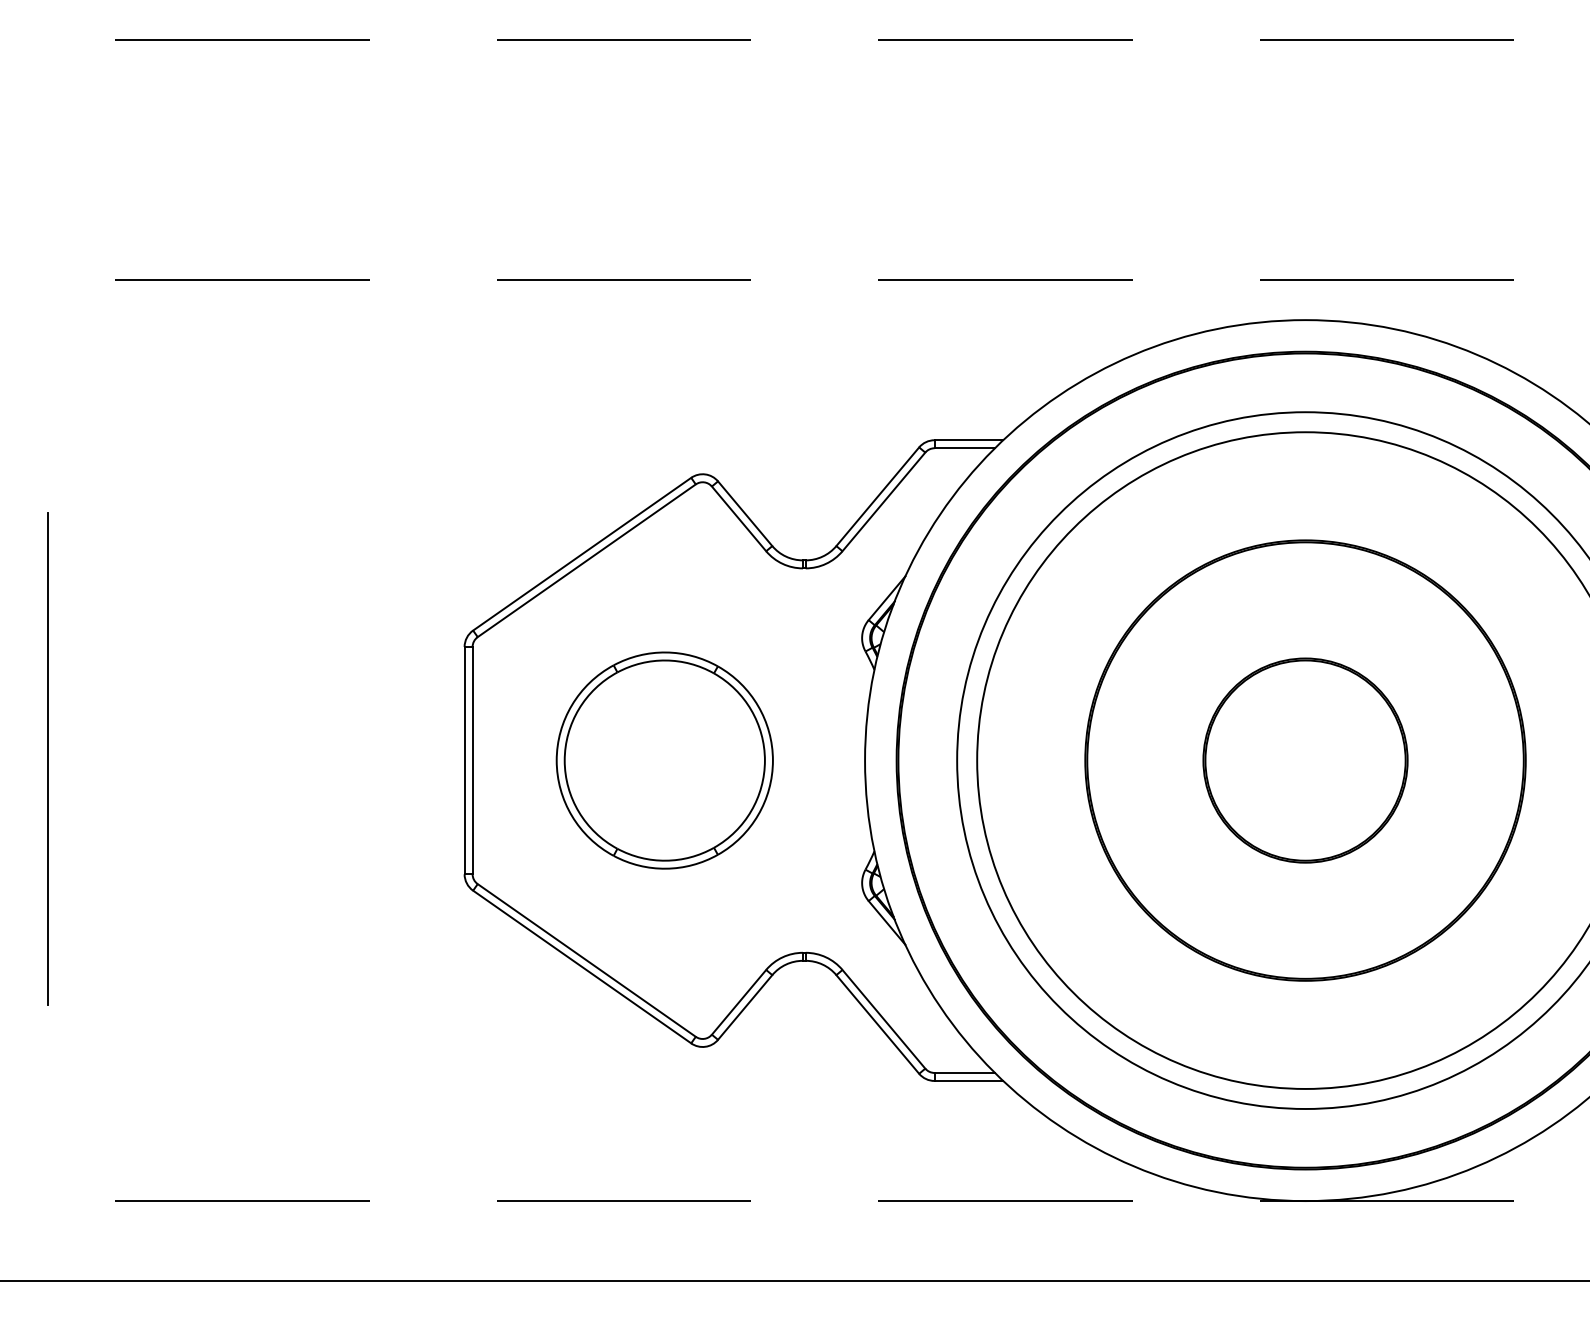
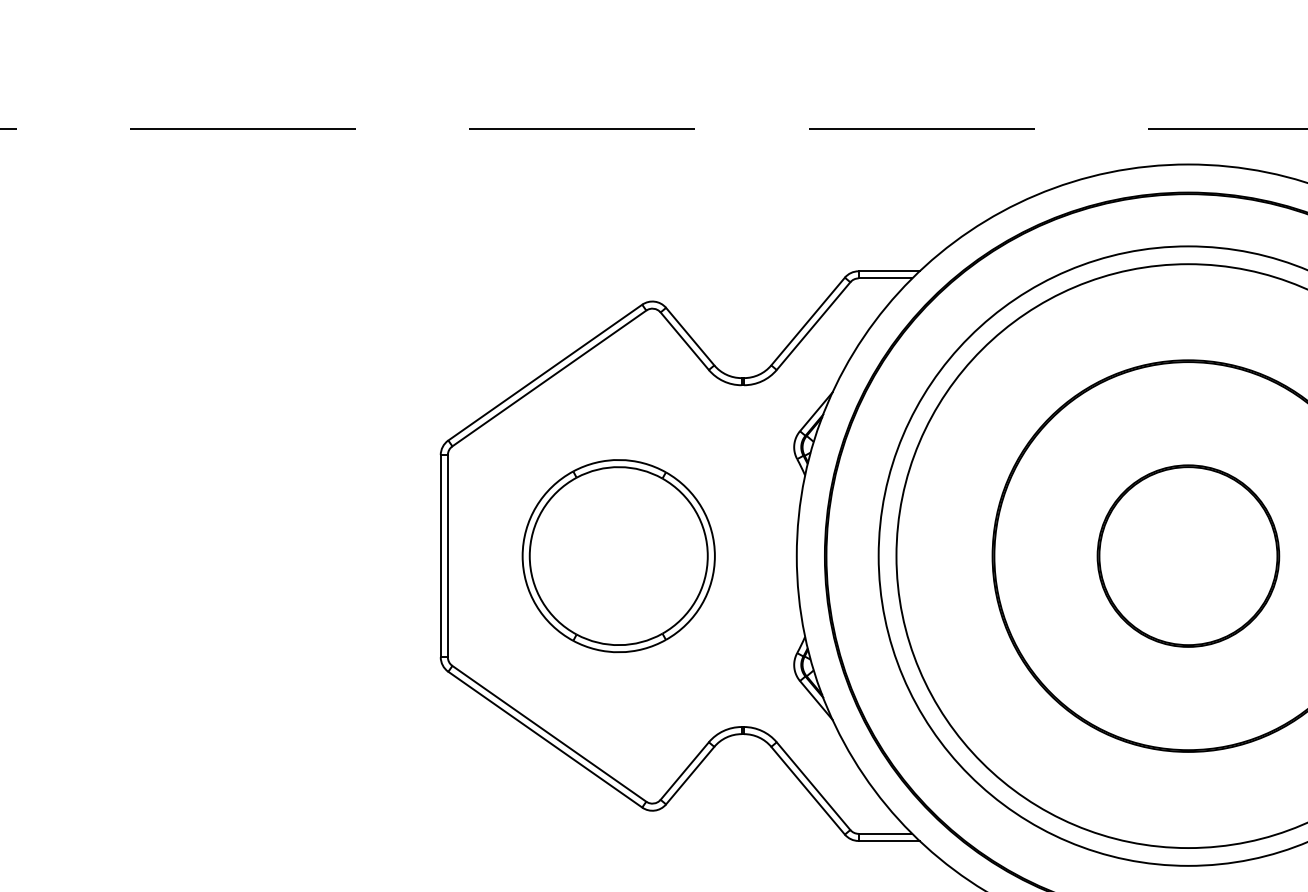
line: (47, 758) -> (69, 554), removed

